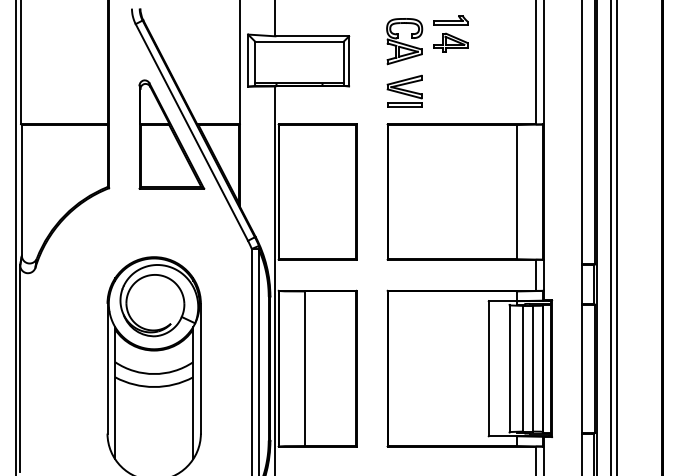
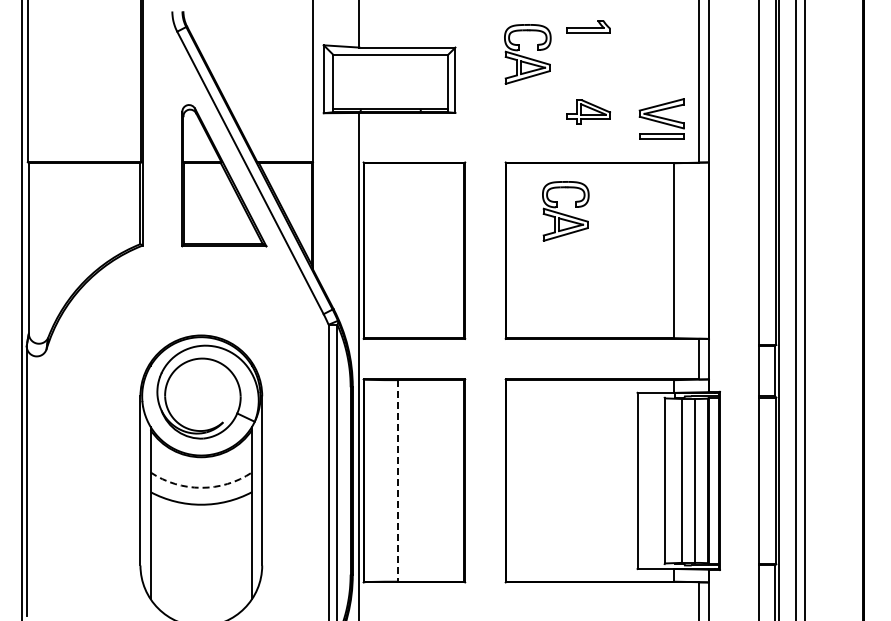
part: (451, 42) -> (588, 111), moved
part: (404, 90) -> (661, 118), moved
part: (433, 162) -> (565, 211), added
line: (304, 368) -> (397, 480), solid -> dashed
arc: (154, 373) -> (201, 487), solid -> dashed

